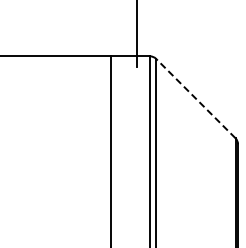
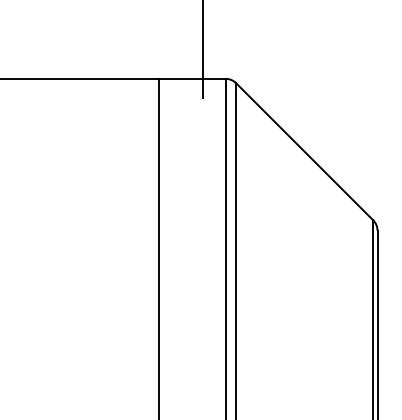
line: (195, 98) -> (304, 151), dashed -> solid

